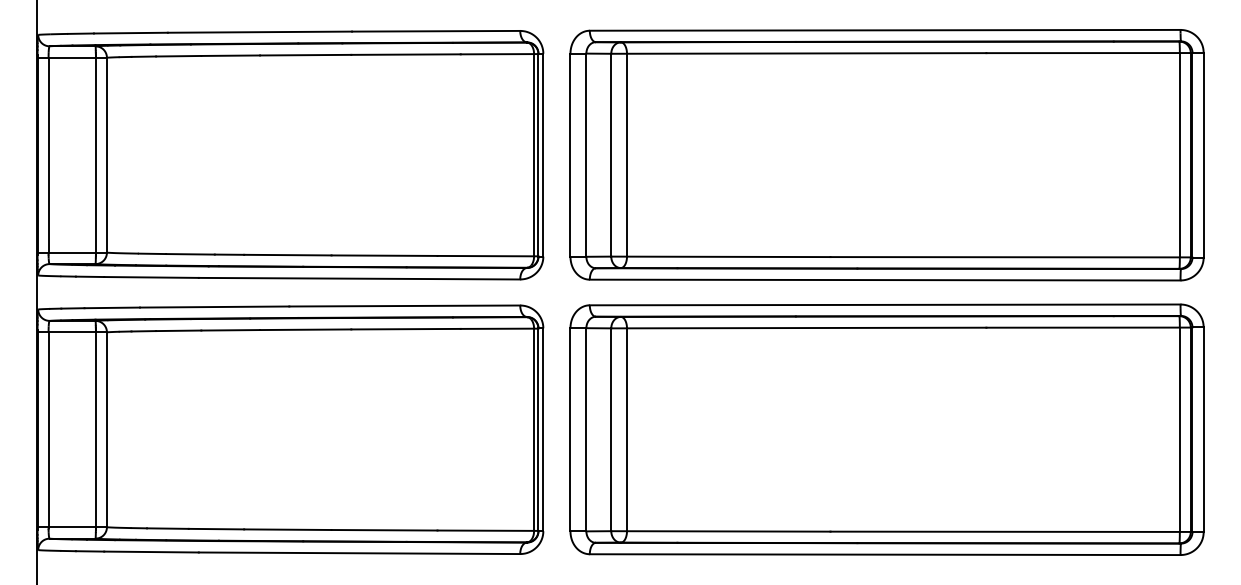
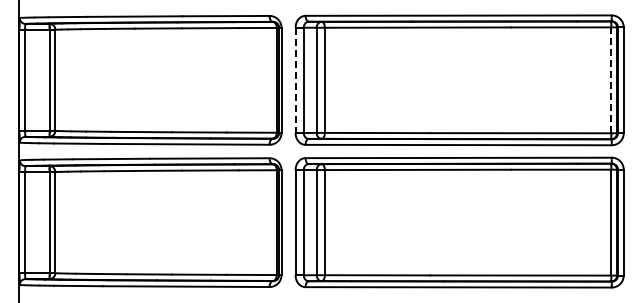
line: (570, 155) -> (295, 80), solid -> dashed
line: (1180, 155) -> (611, 80), solid -> dashed

